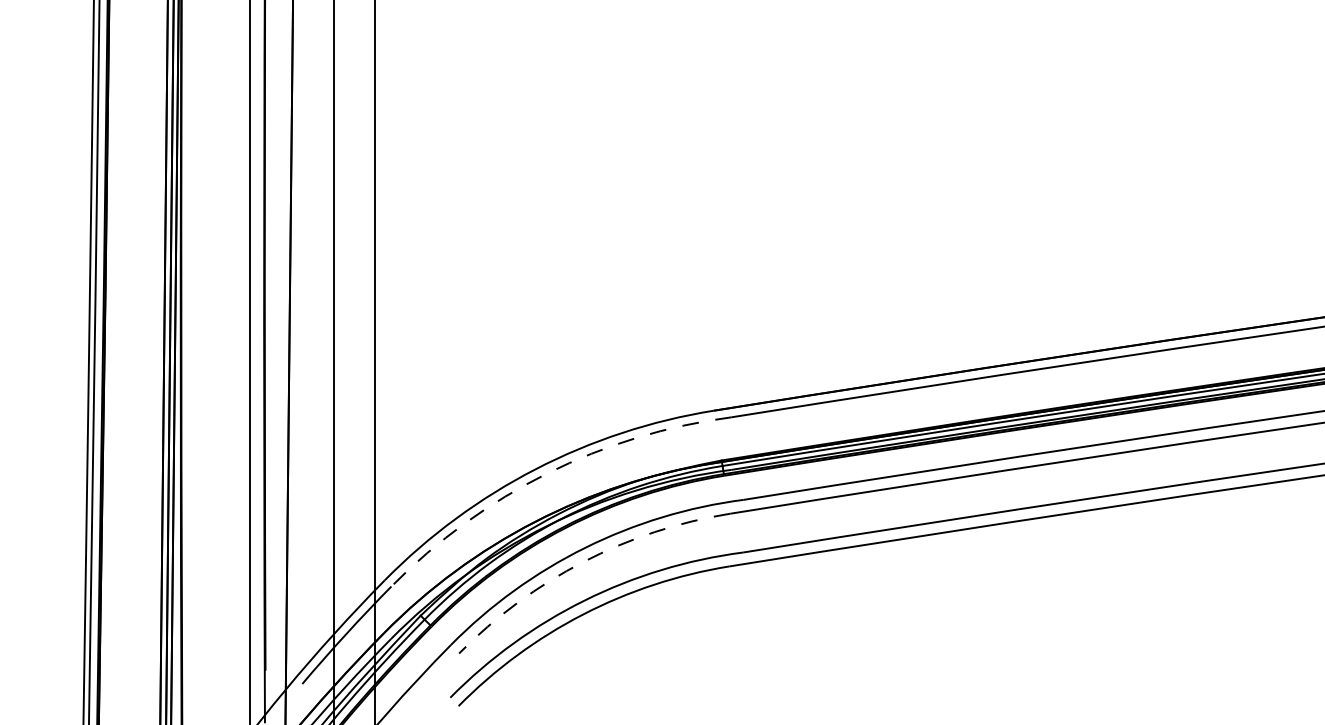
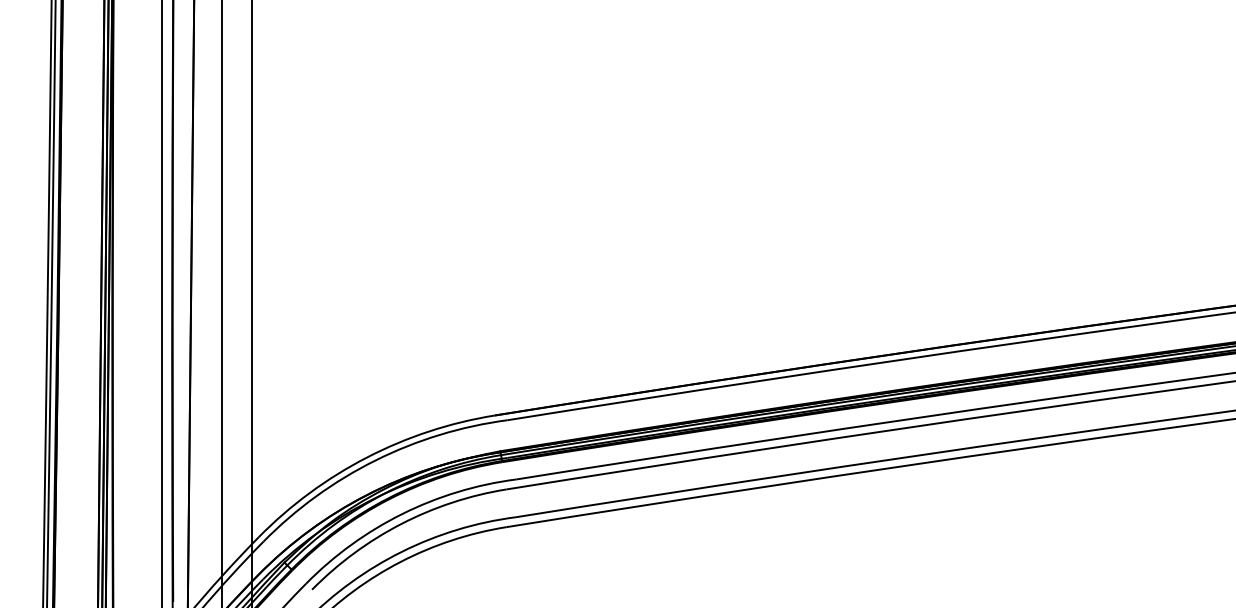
arc: (547, 473) -> (375, 460), dashed -> solid
arc: (583, 562) -> (401, 524), dashed -> solid

